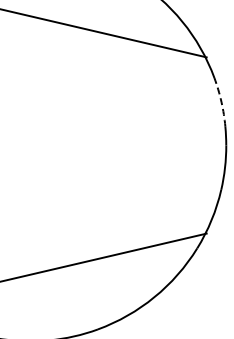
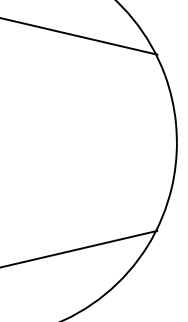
arc: (221, 102) -> (172, 99), dashed -> solid

